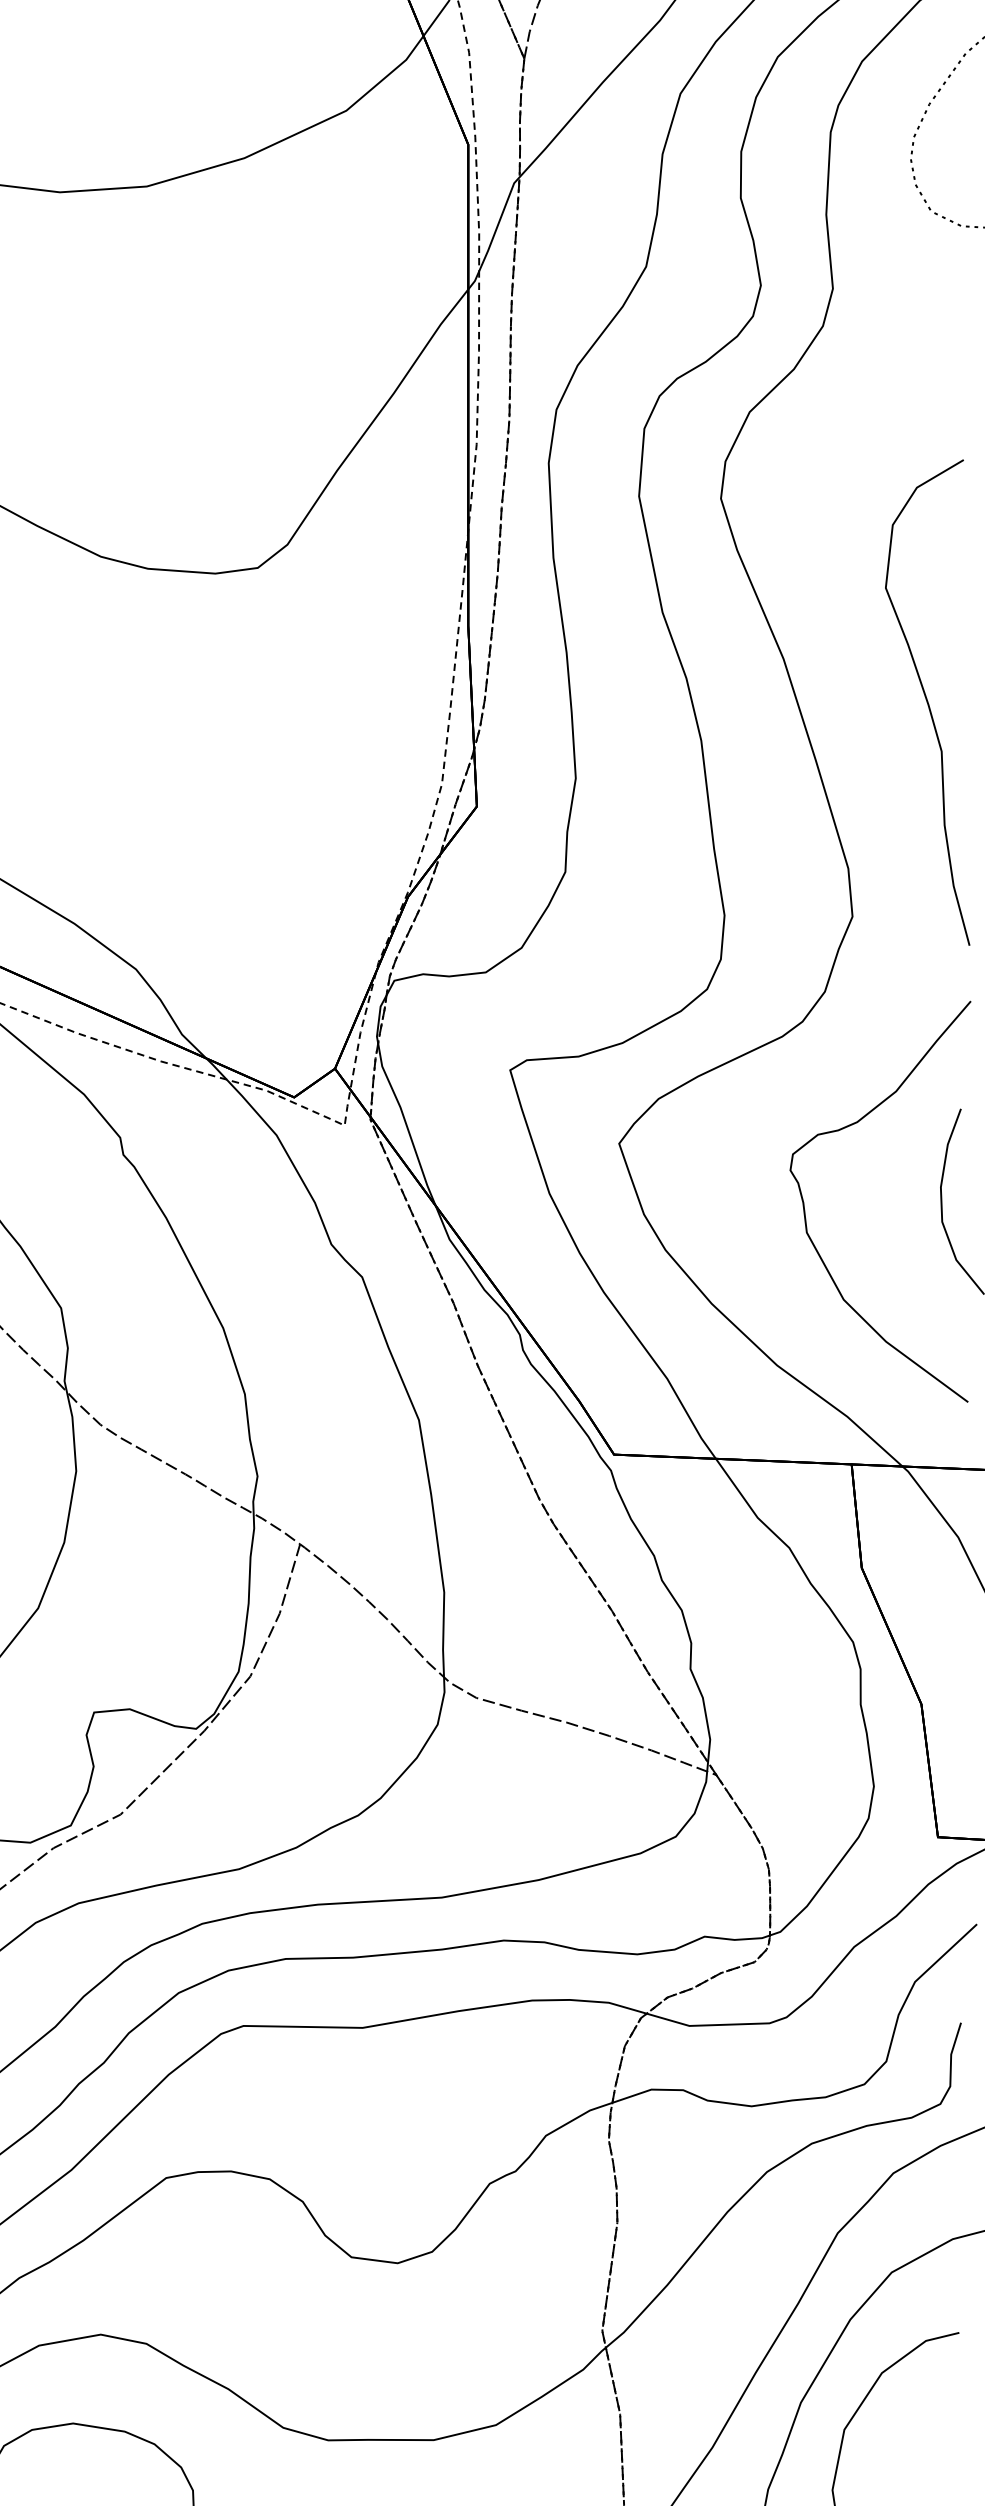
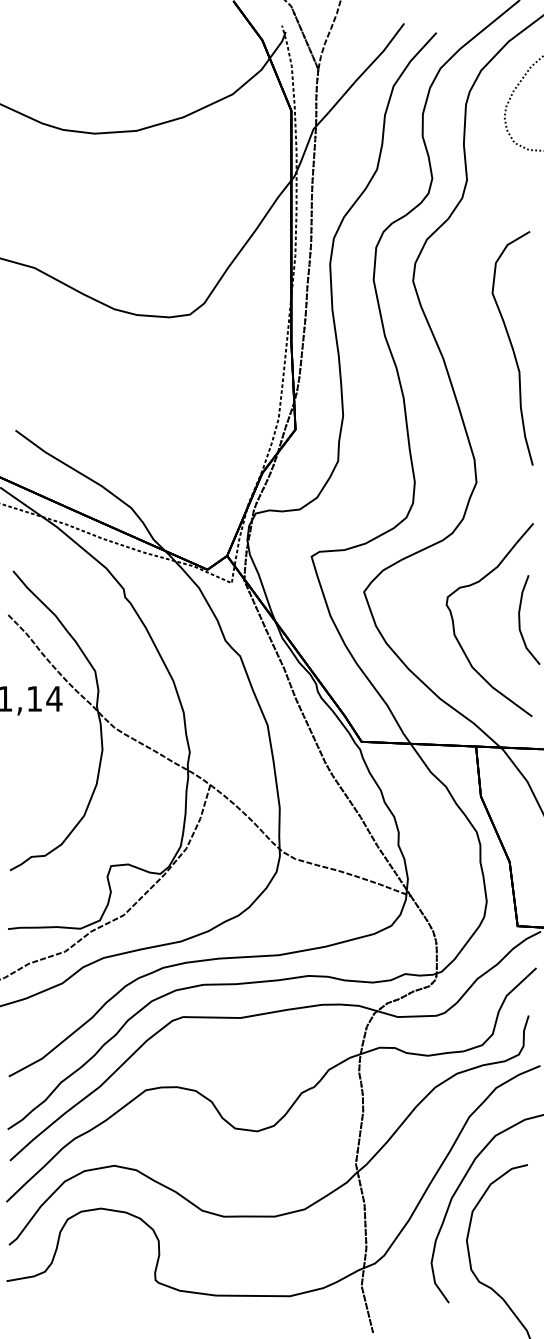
curve: (927, 702) -> (512, 348), moved

